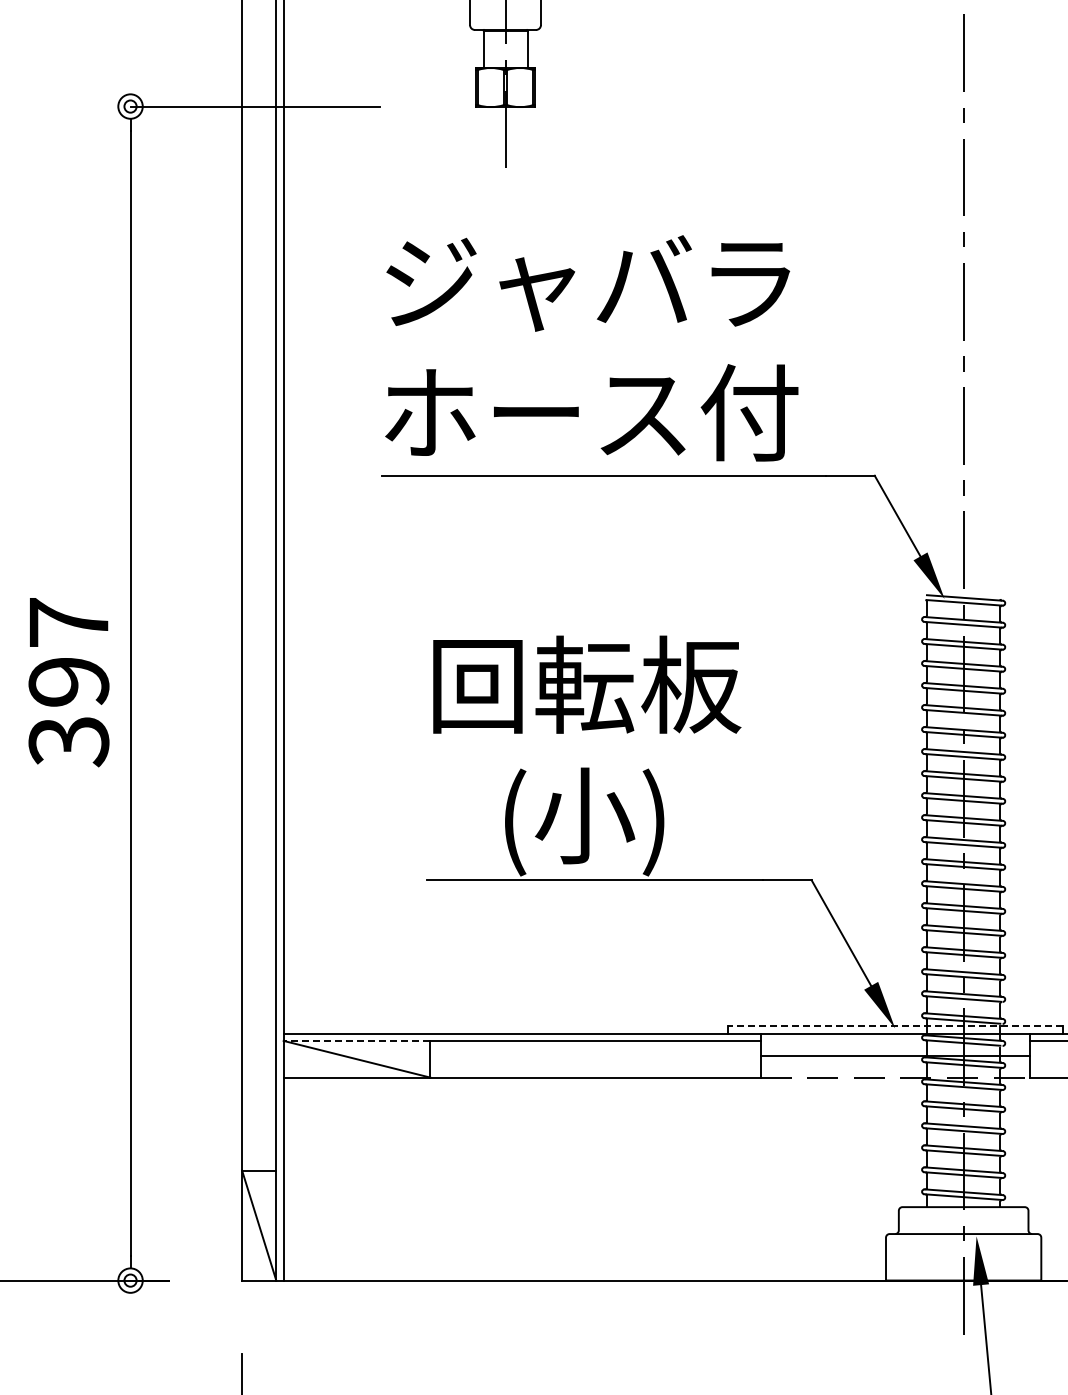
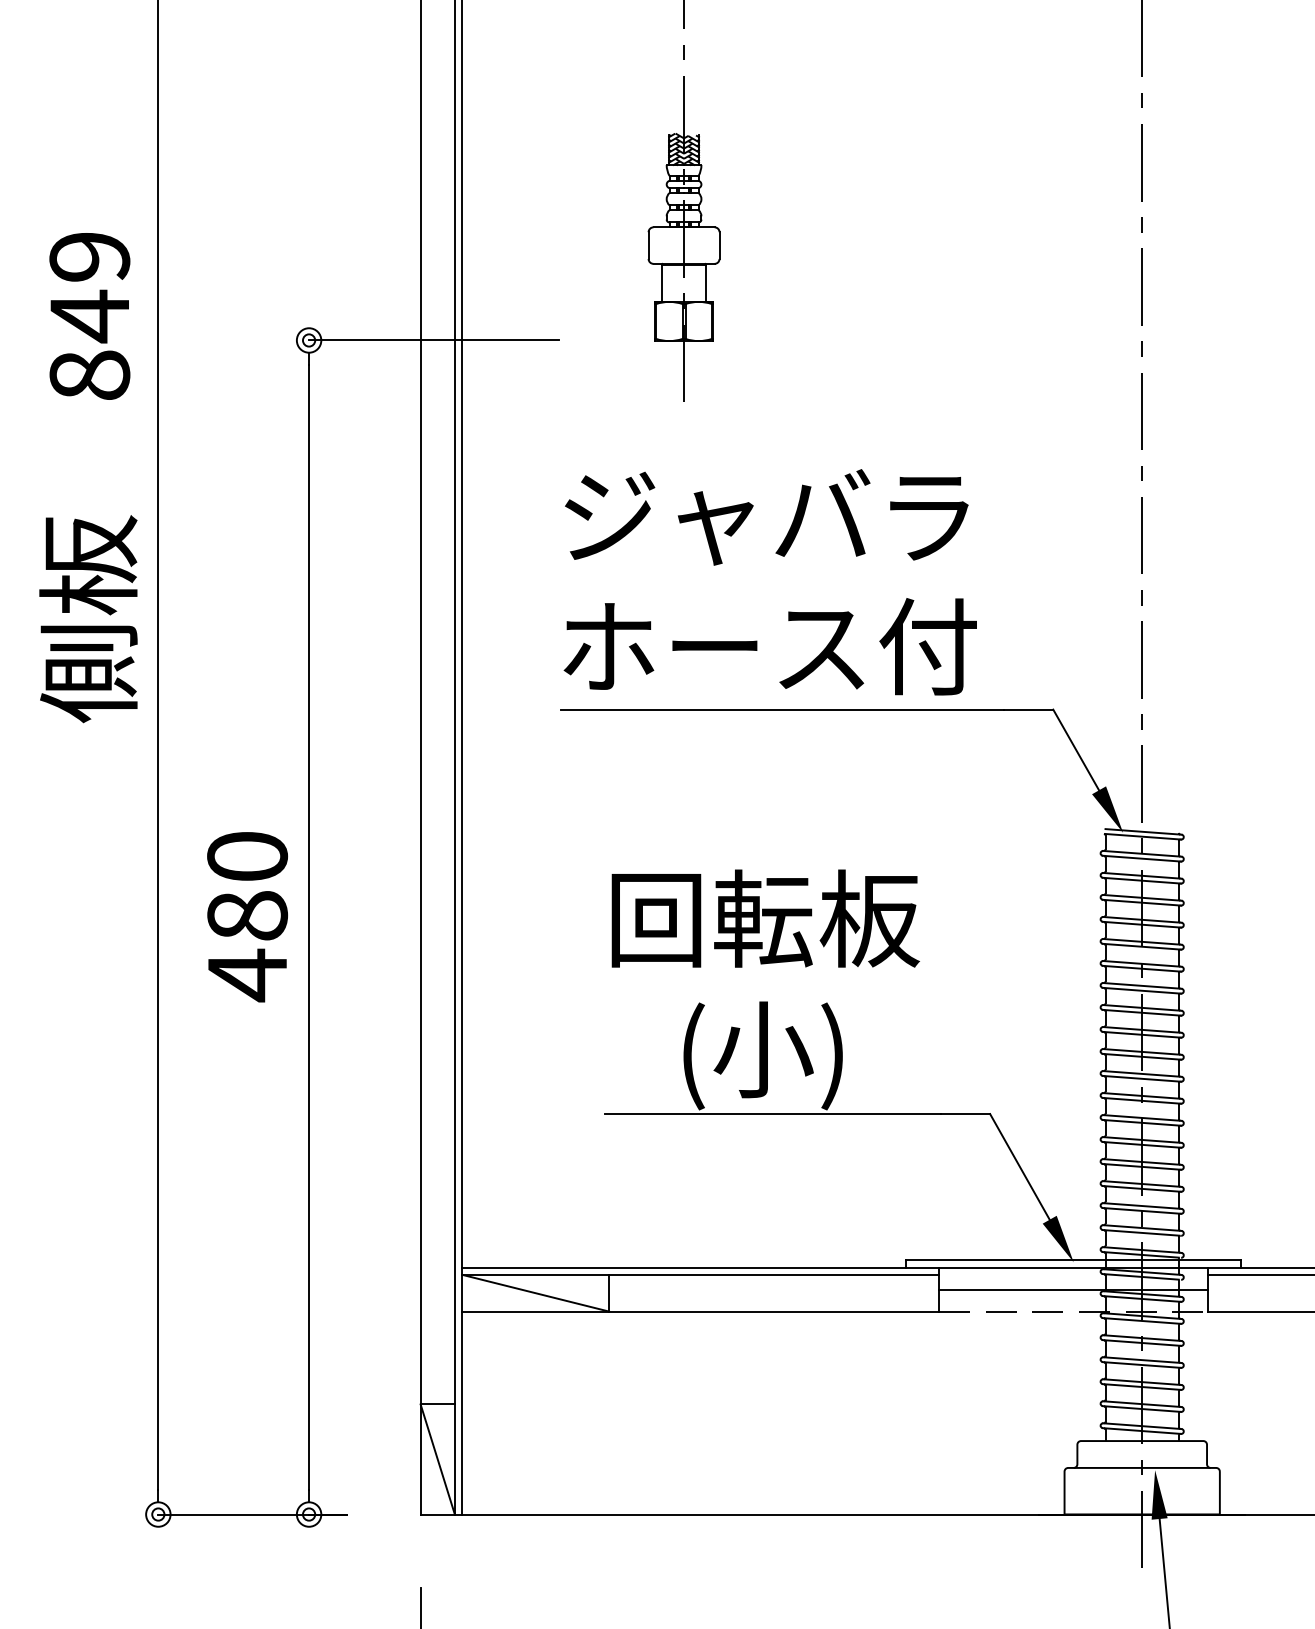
text: (68, 682) -> (247, 916), 397 -> 480
line: (894, 1026) -> (1073, 1260), dashed -> solid
line: (356, 1040) -> (535, 1274), dashed -> solid

